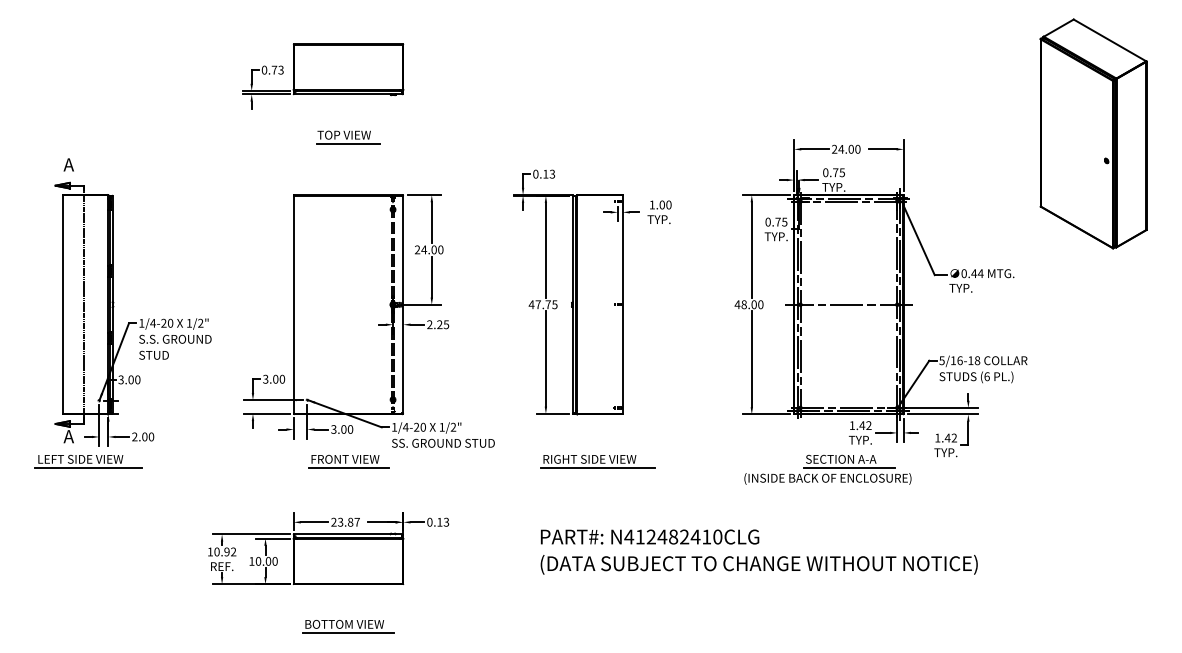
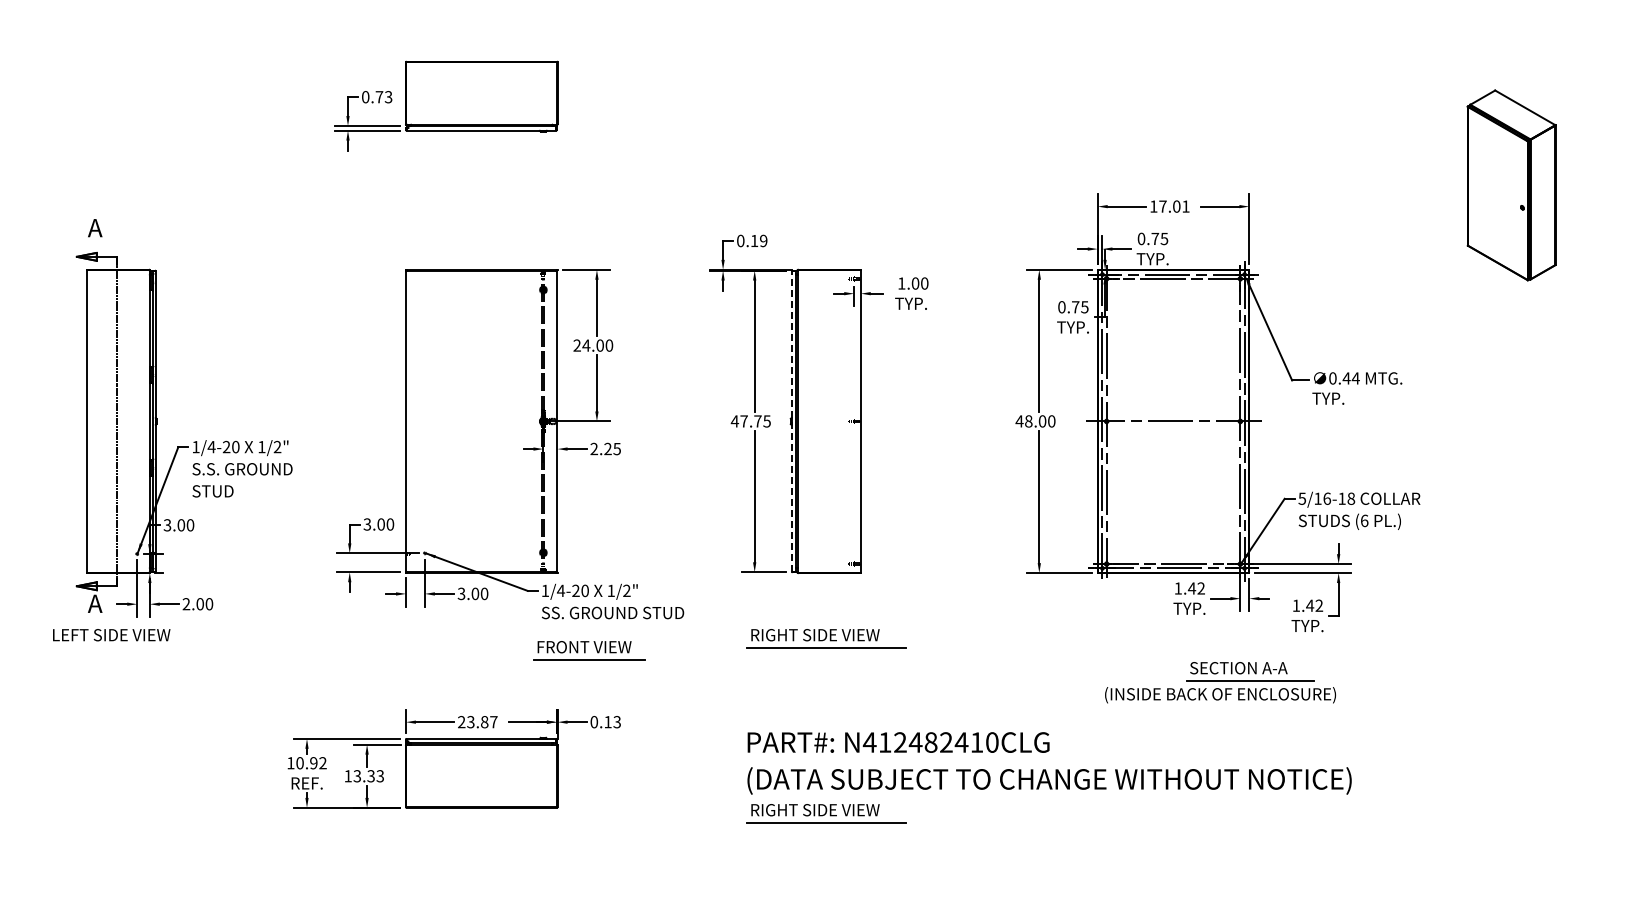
part: (1093, 134) -> (1511, 185), size x0.6
part: (348, 137) -> (481, 190), removed
text: (845, 149) -> (1169, 206), 24.00 -> 17.01
text: (552, 174) -> (763, 241), 0.13 -> 0.19
line: (572, 304) -> (791, 420), solid -> dashed
part: (349, 461) -> (589, 650), moved
line: (88, 468) -> (122, 647), removed
part: (827, 469) -> (1220, 682), moved
text: (266, 561) -> (368, 776), 10.00 -> 13.33
part: (597, 588) -> (826, 813), added
part: (348, 626) -> (481, 866), removed

